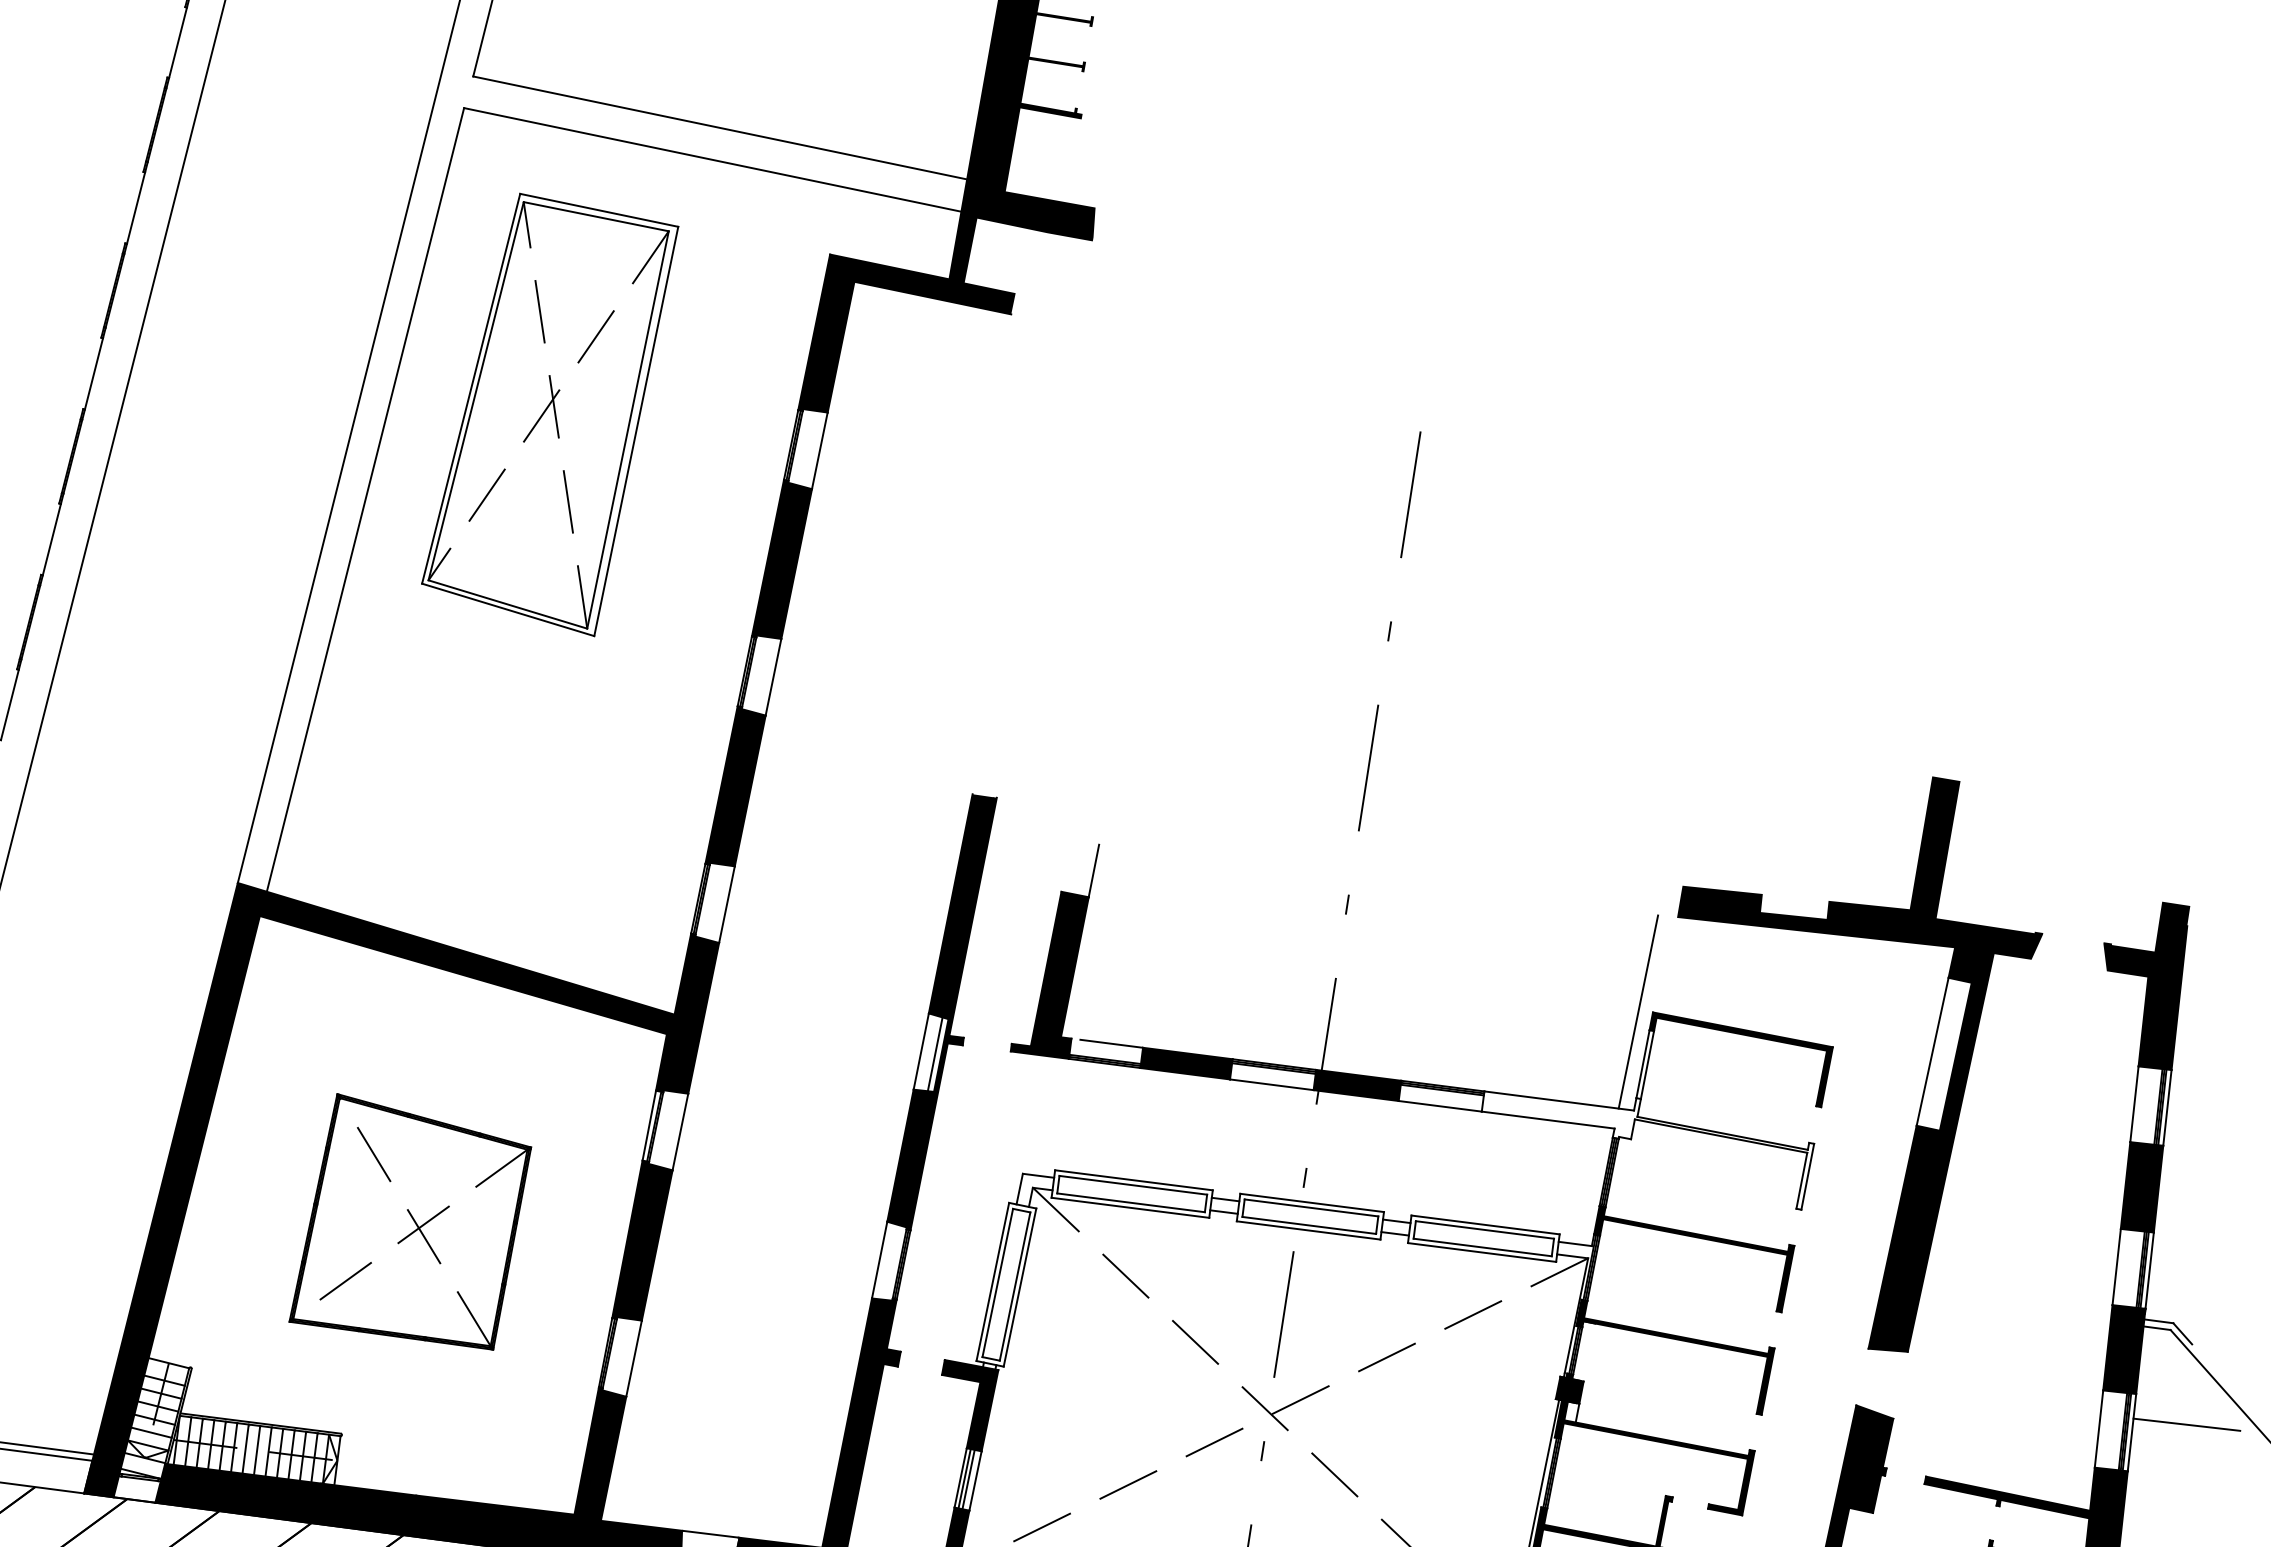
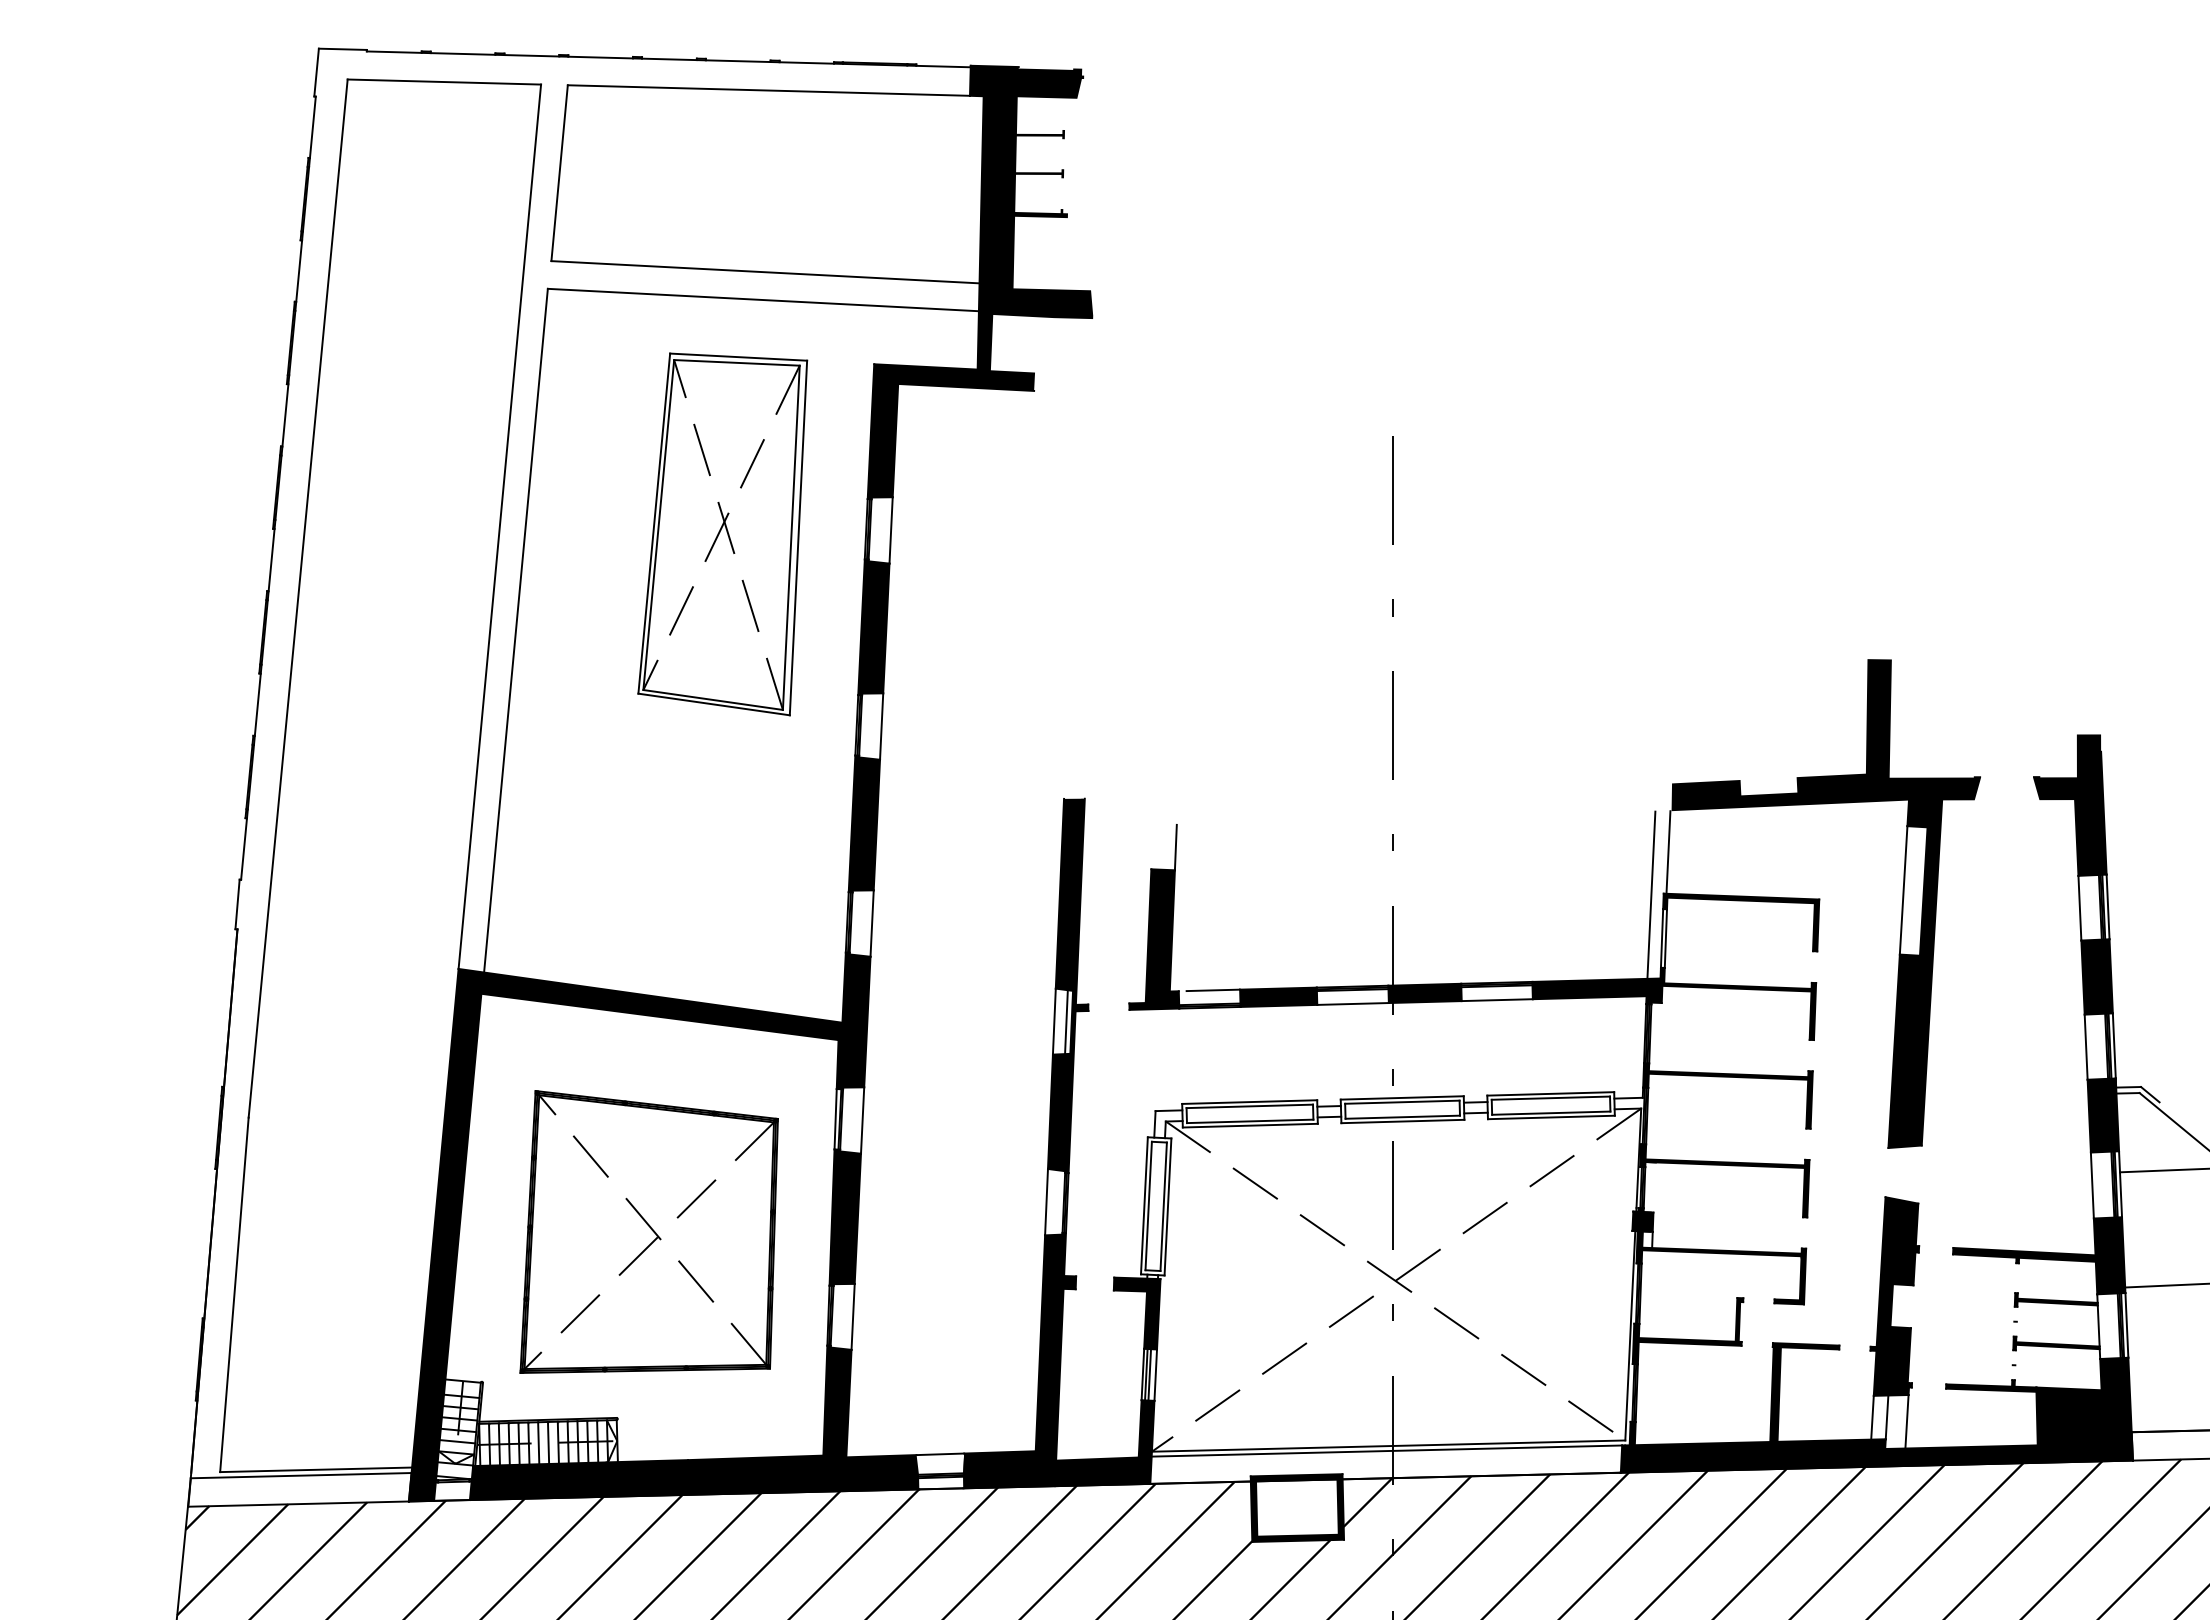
part: (548, 413) -> (722, 534), moved
line: (1665, 965) -> (1668, 852), added
fill: (1645, 1142) -> (1674, 1003), added
part: (411, 1222) -> (648, 1231), size x1.43

